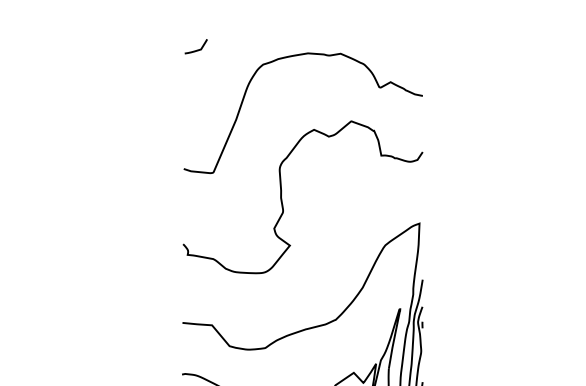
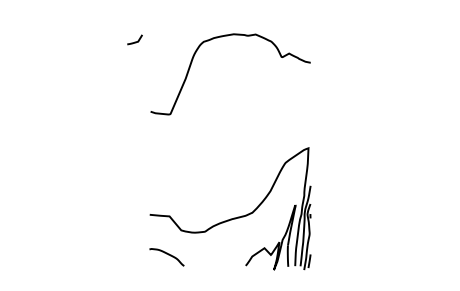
curve: (195, 49) -> (134, 41), moved
curve: (283, 201) -> (217, 133), removed

